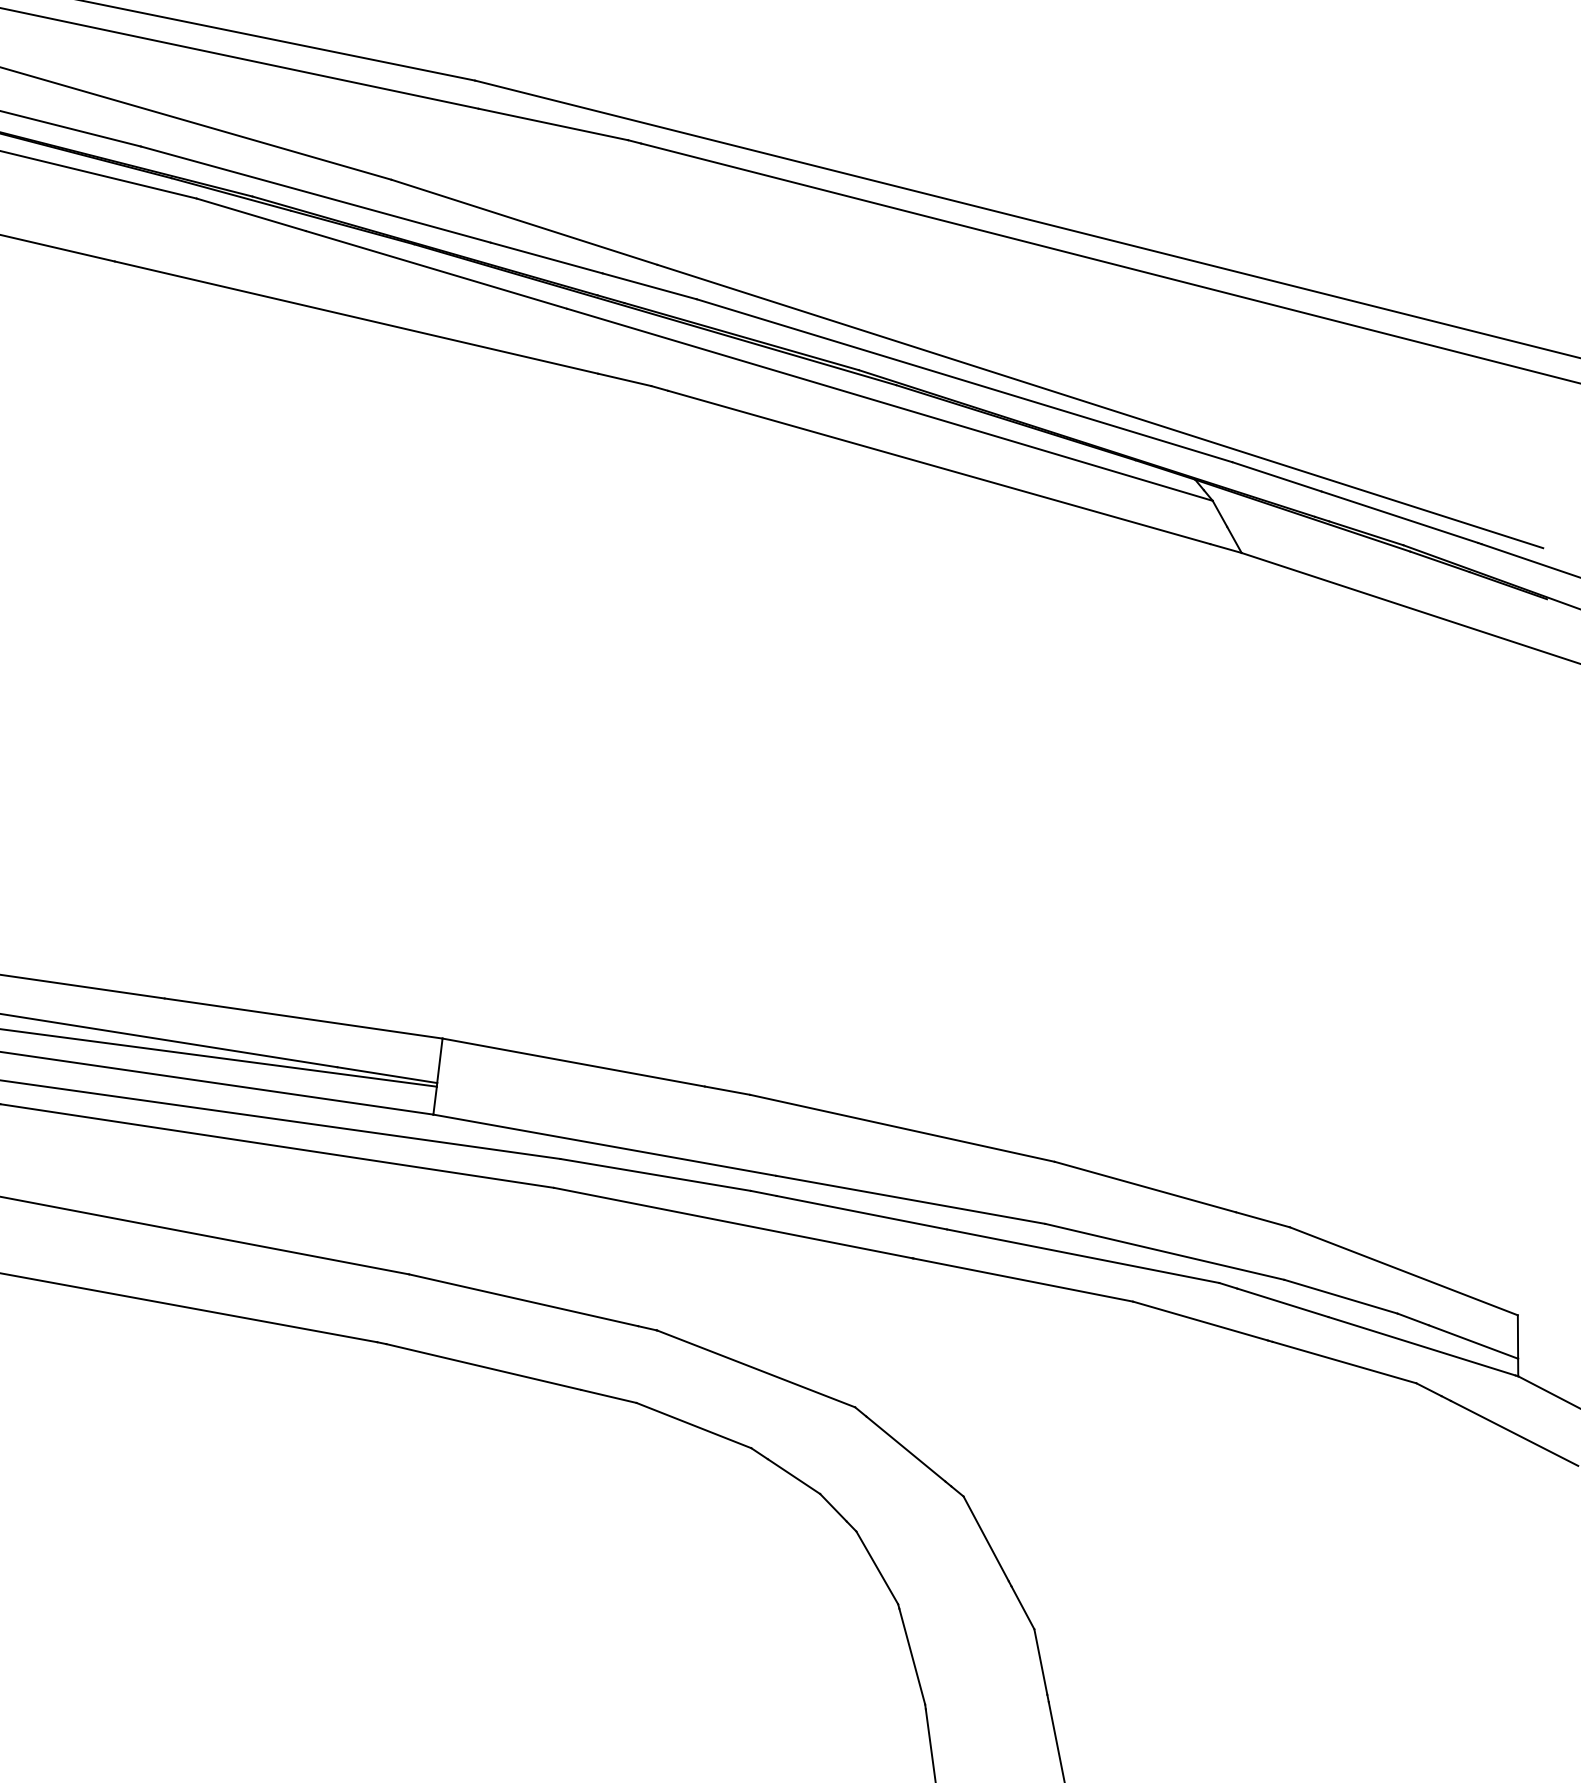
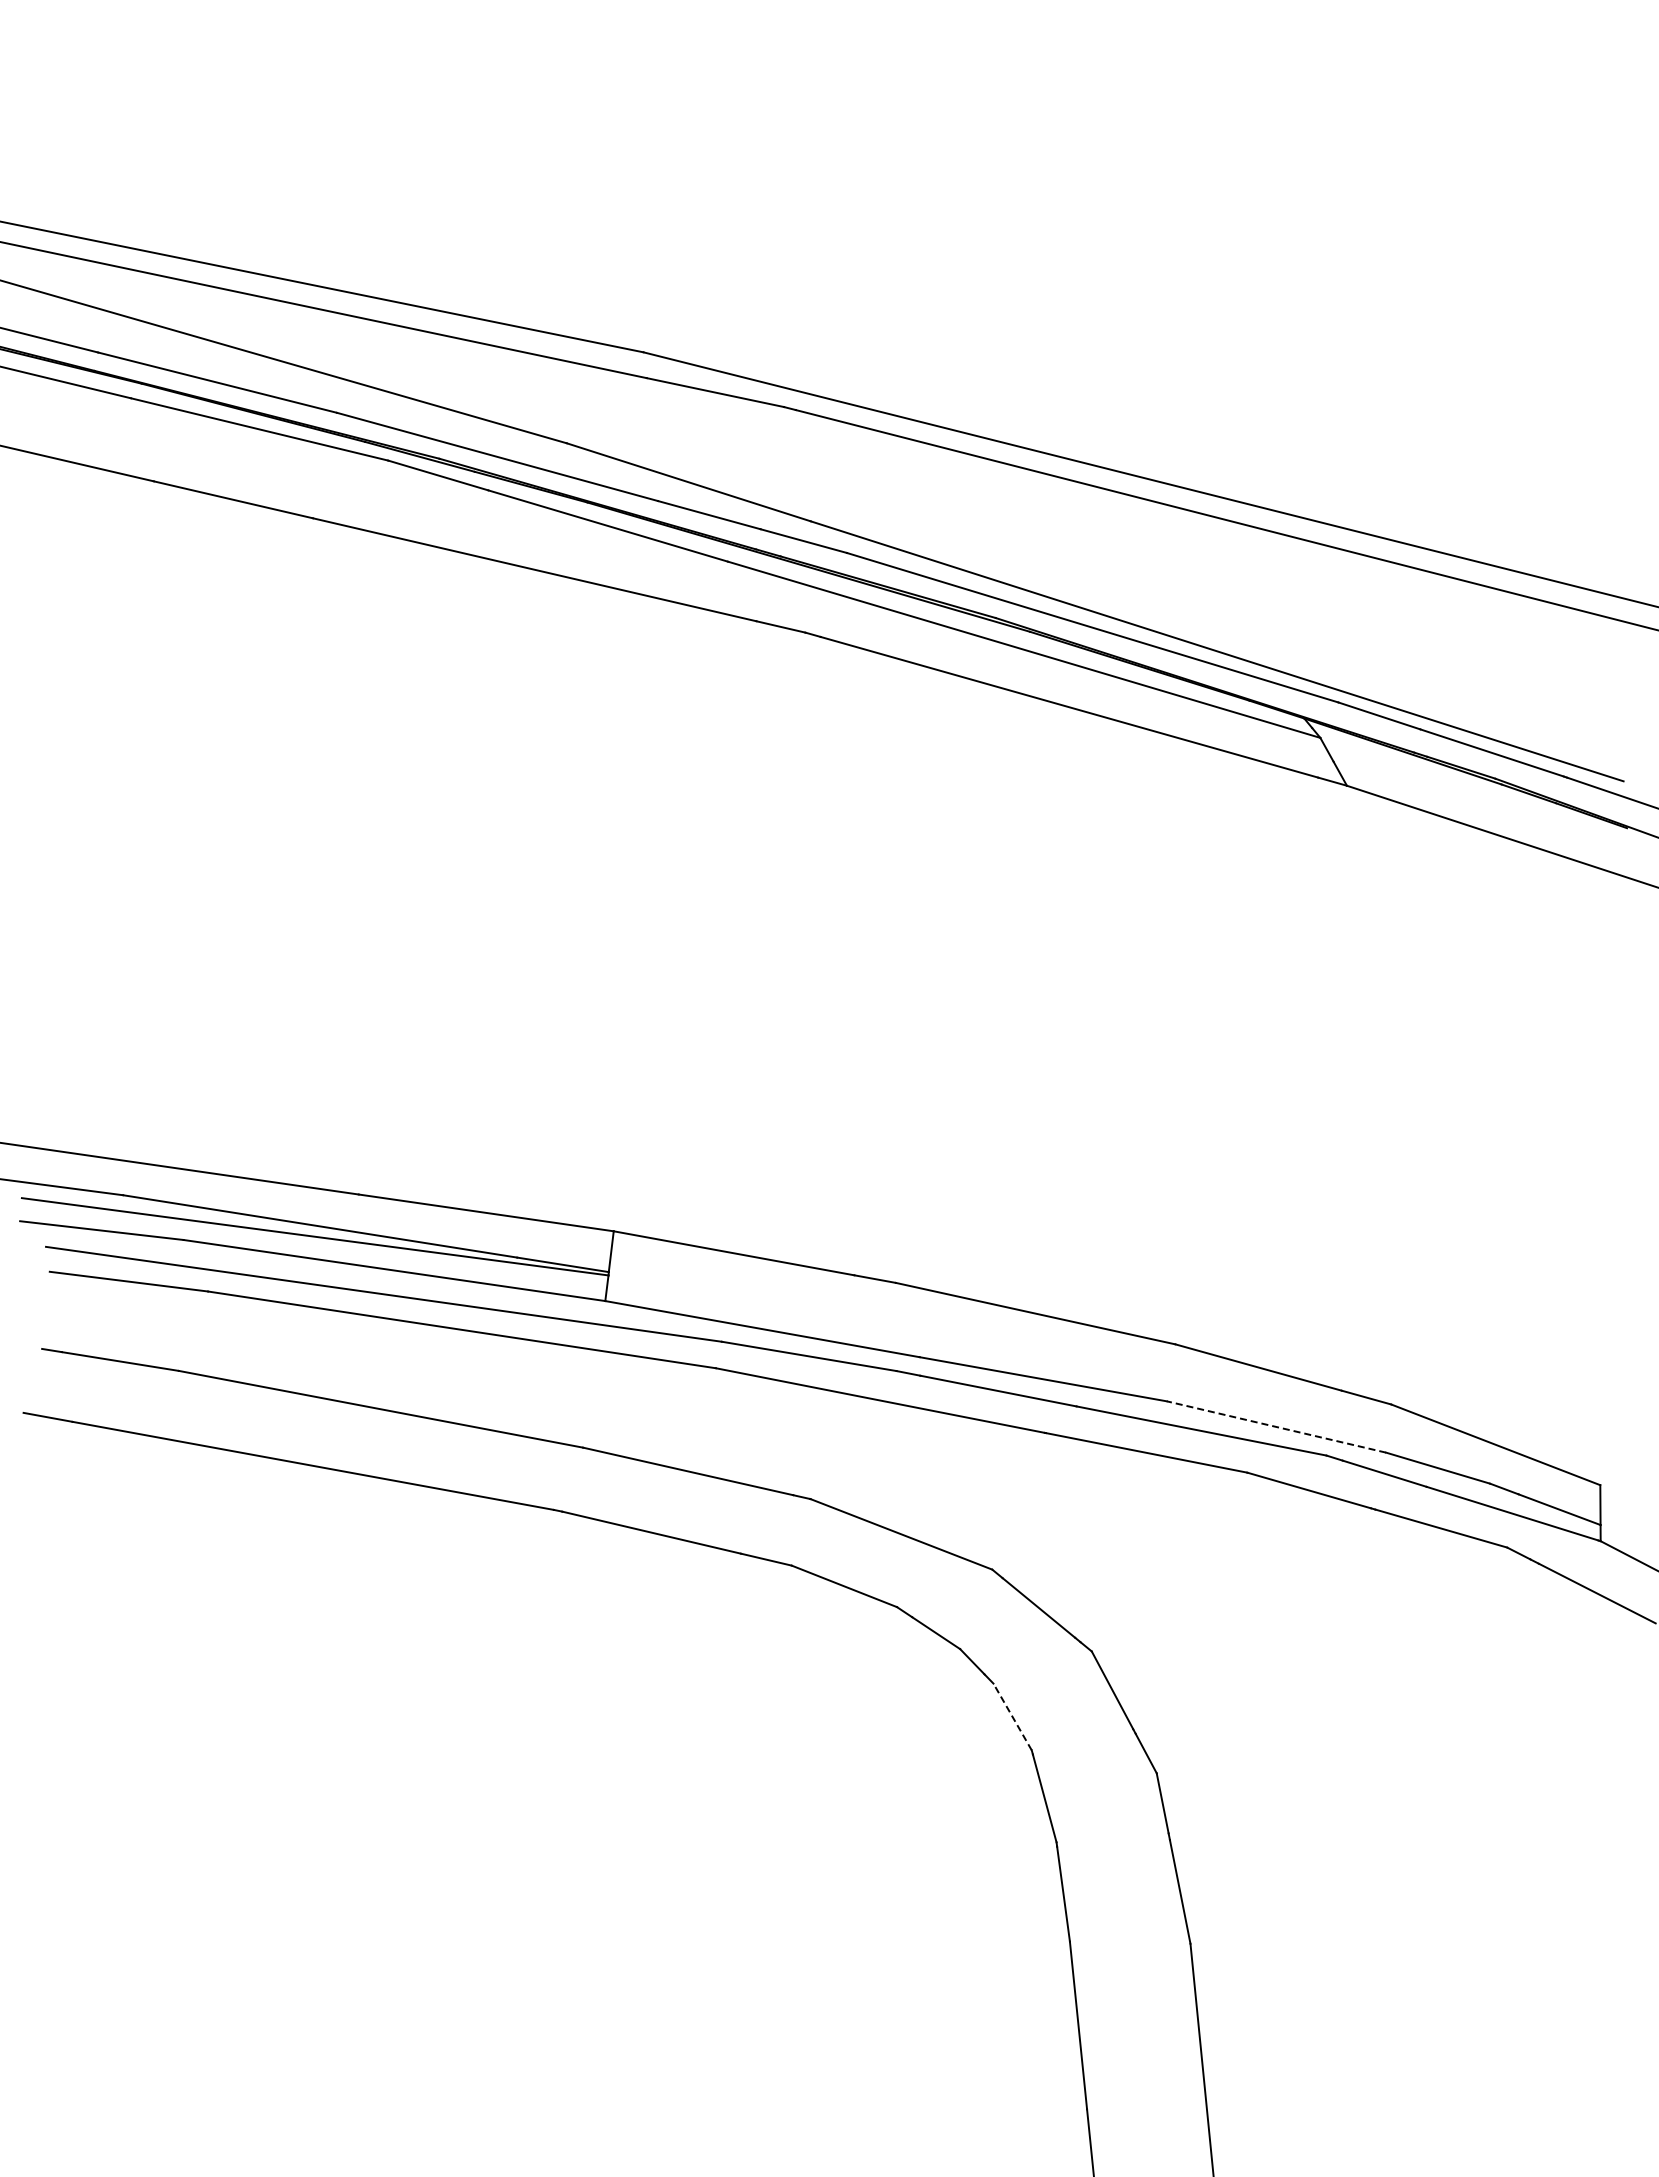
line: (1164, 1251) -> (1276, 1426), solid -> dashed
line: (877, 1567) -> (1012, 1716), solid -> dashed

